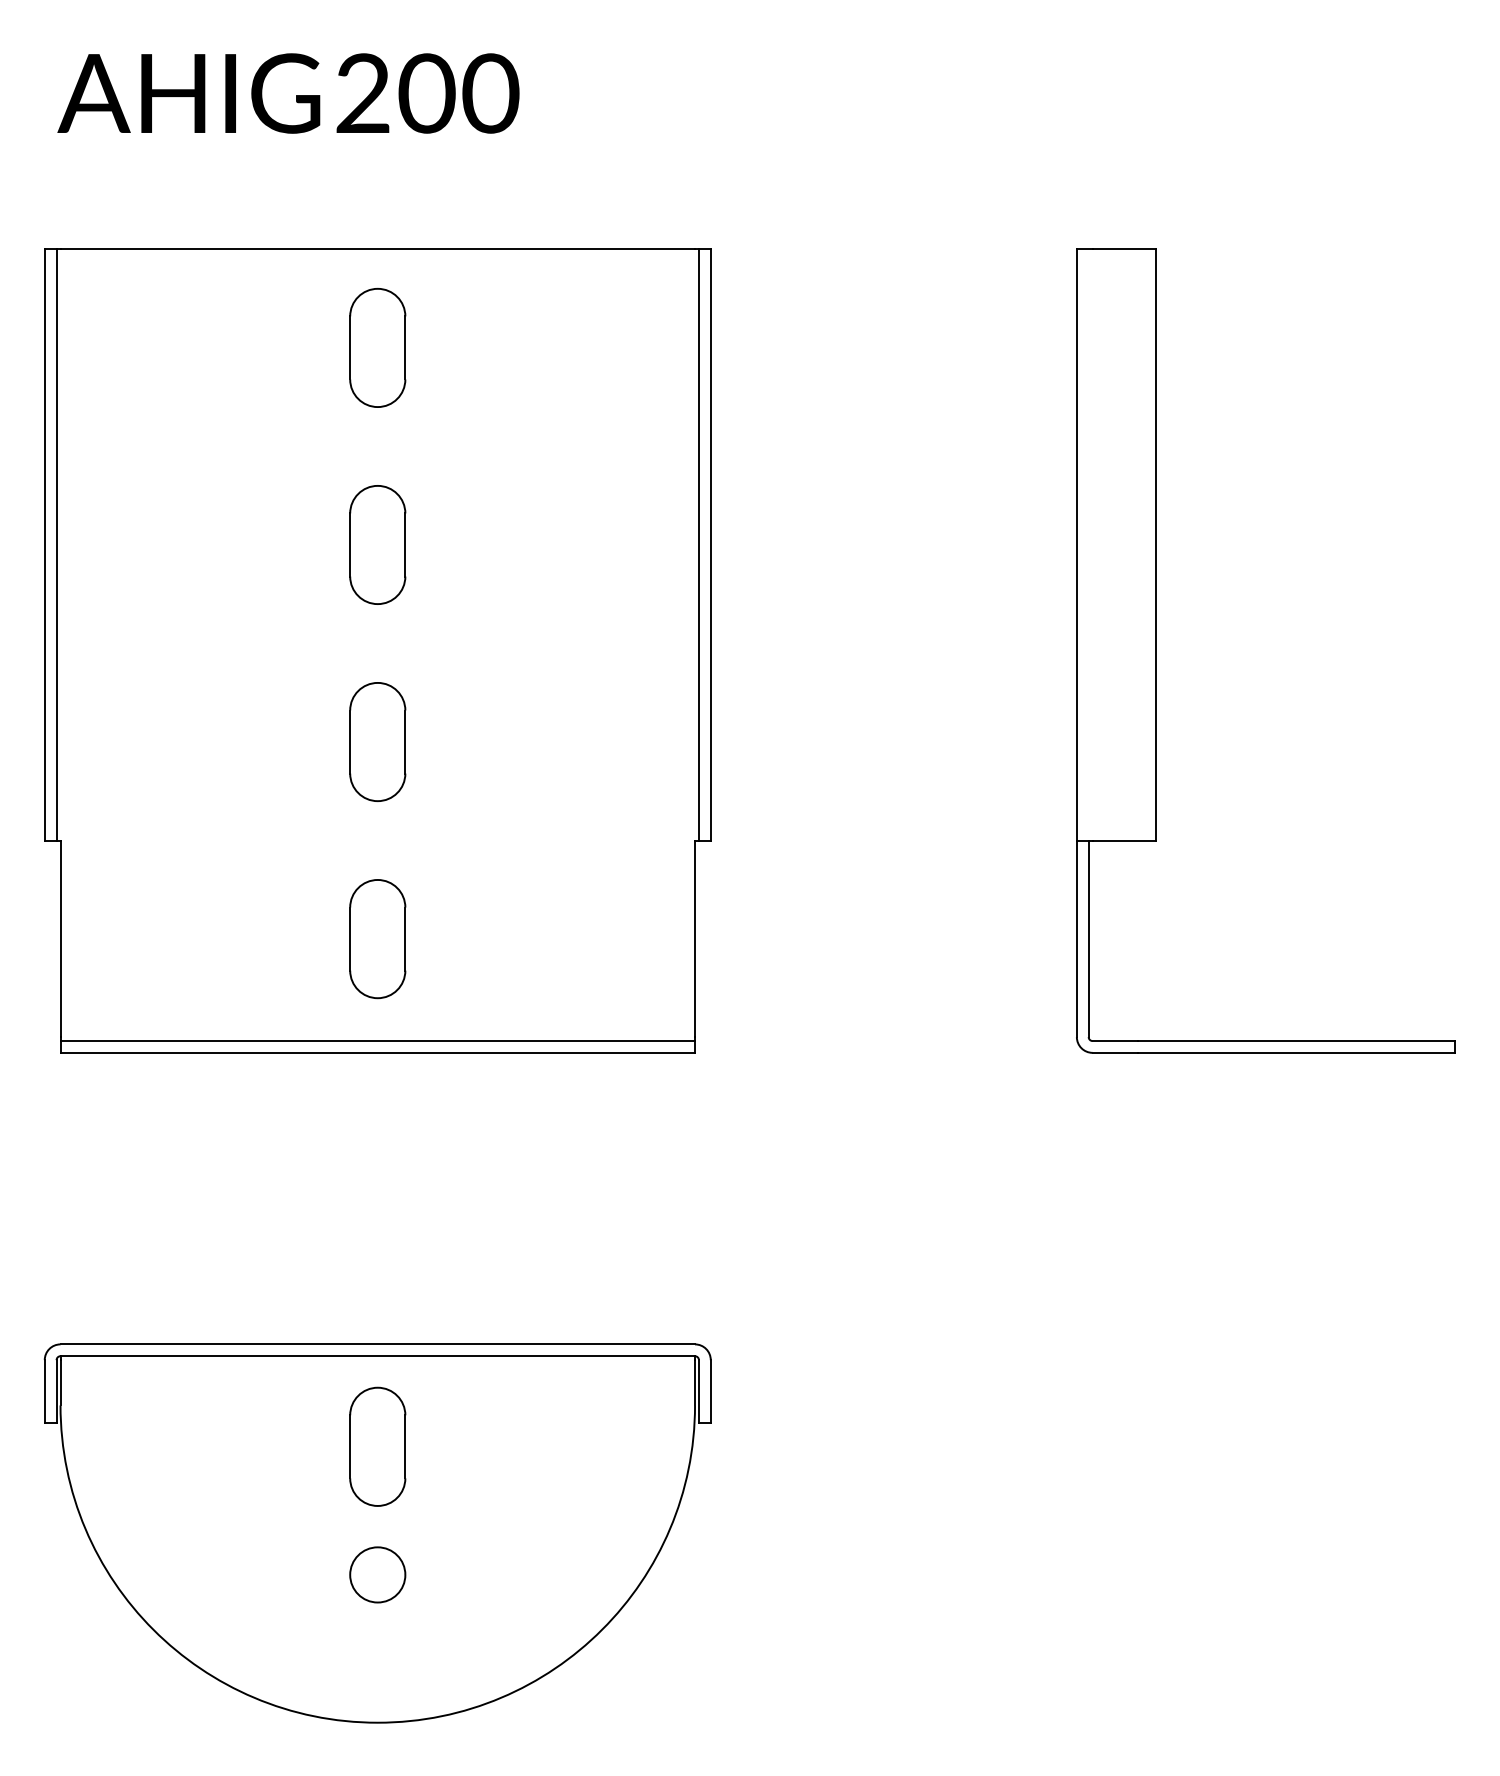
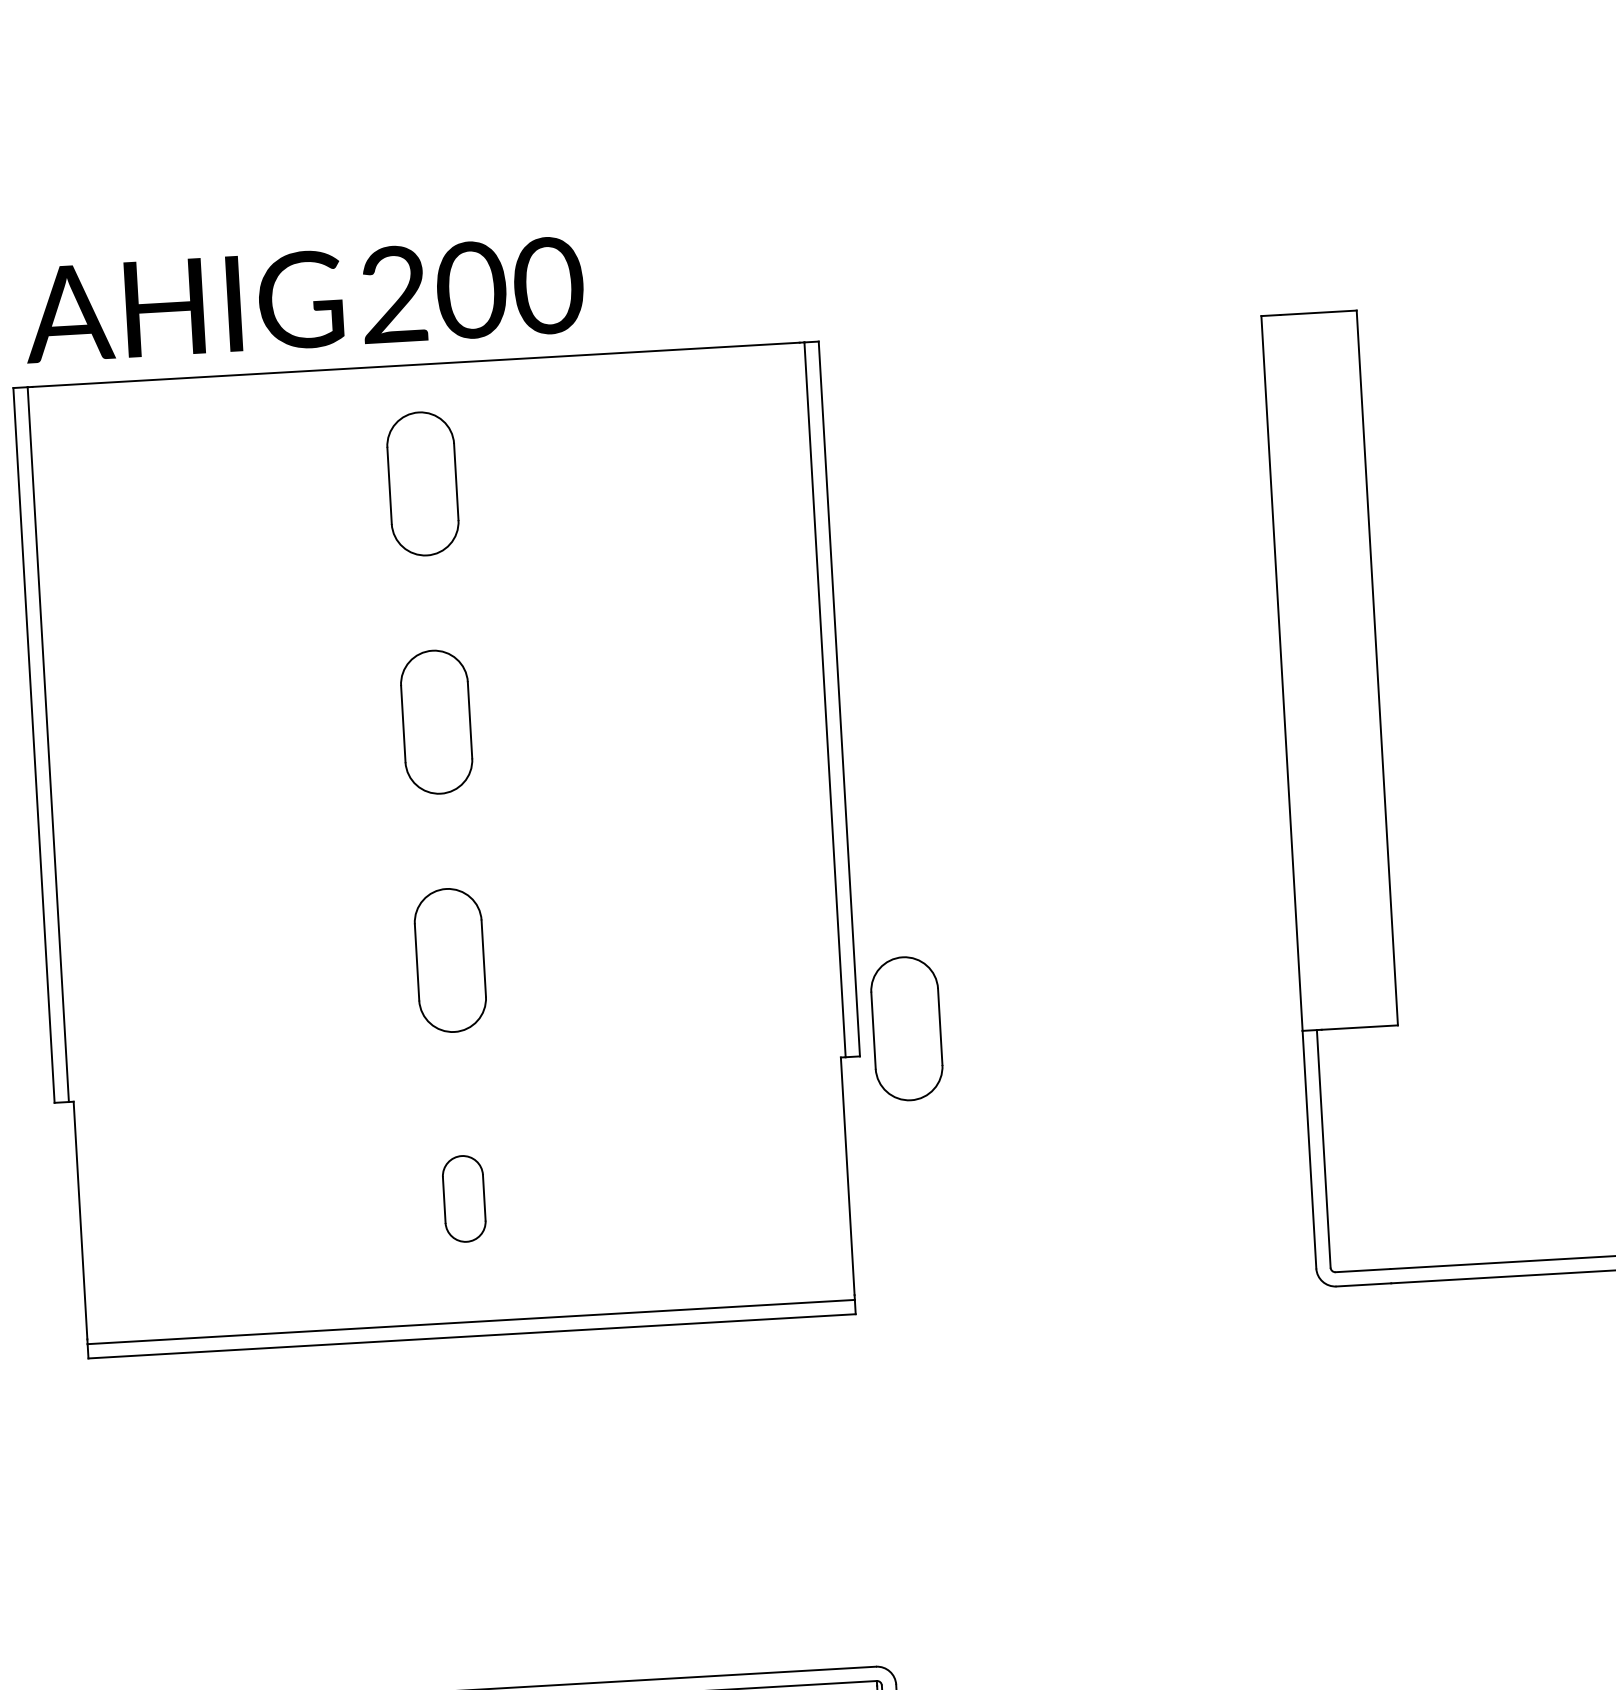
text: (288, 93) -> (304, 299), moved
part: (750, 819) -> (906, 1028), added
part: (377, 939) -> (463, 1199), size x0.6

